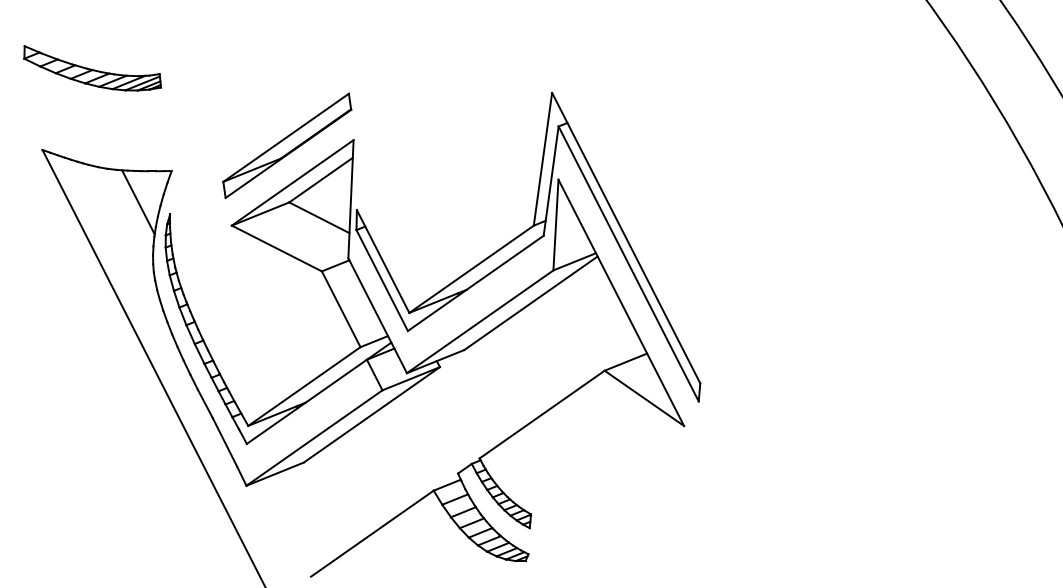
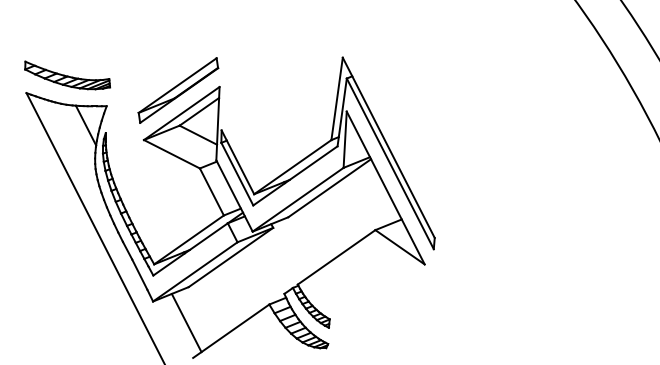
part: (92, 68) -> (67, 75), moved
line: (300, 519) -> (186, 322), added

